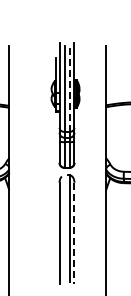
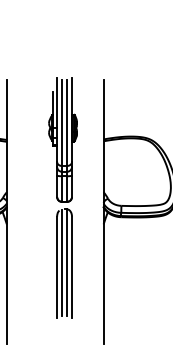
line: (69, 89) -> (67, 123), dashed -> solid
line: (64, 228) -> (62, 262), added
line: (74, 233) -> (72, 267), dashed -> solid

